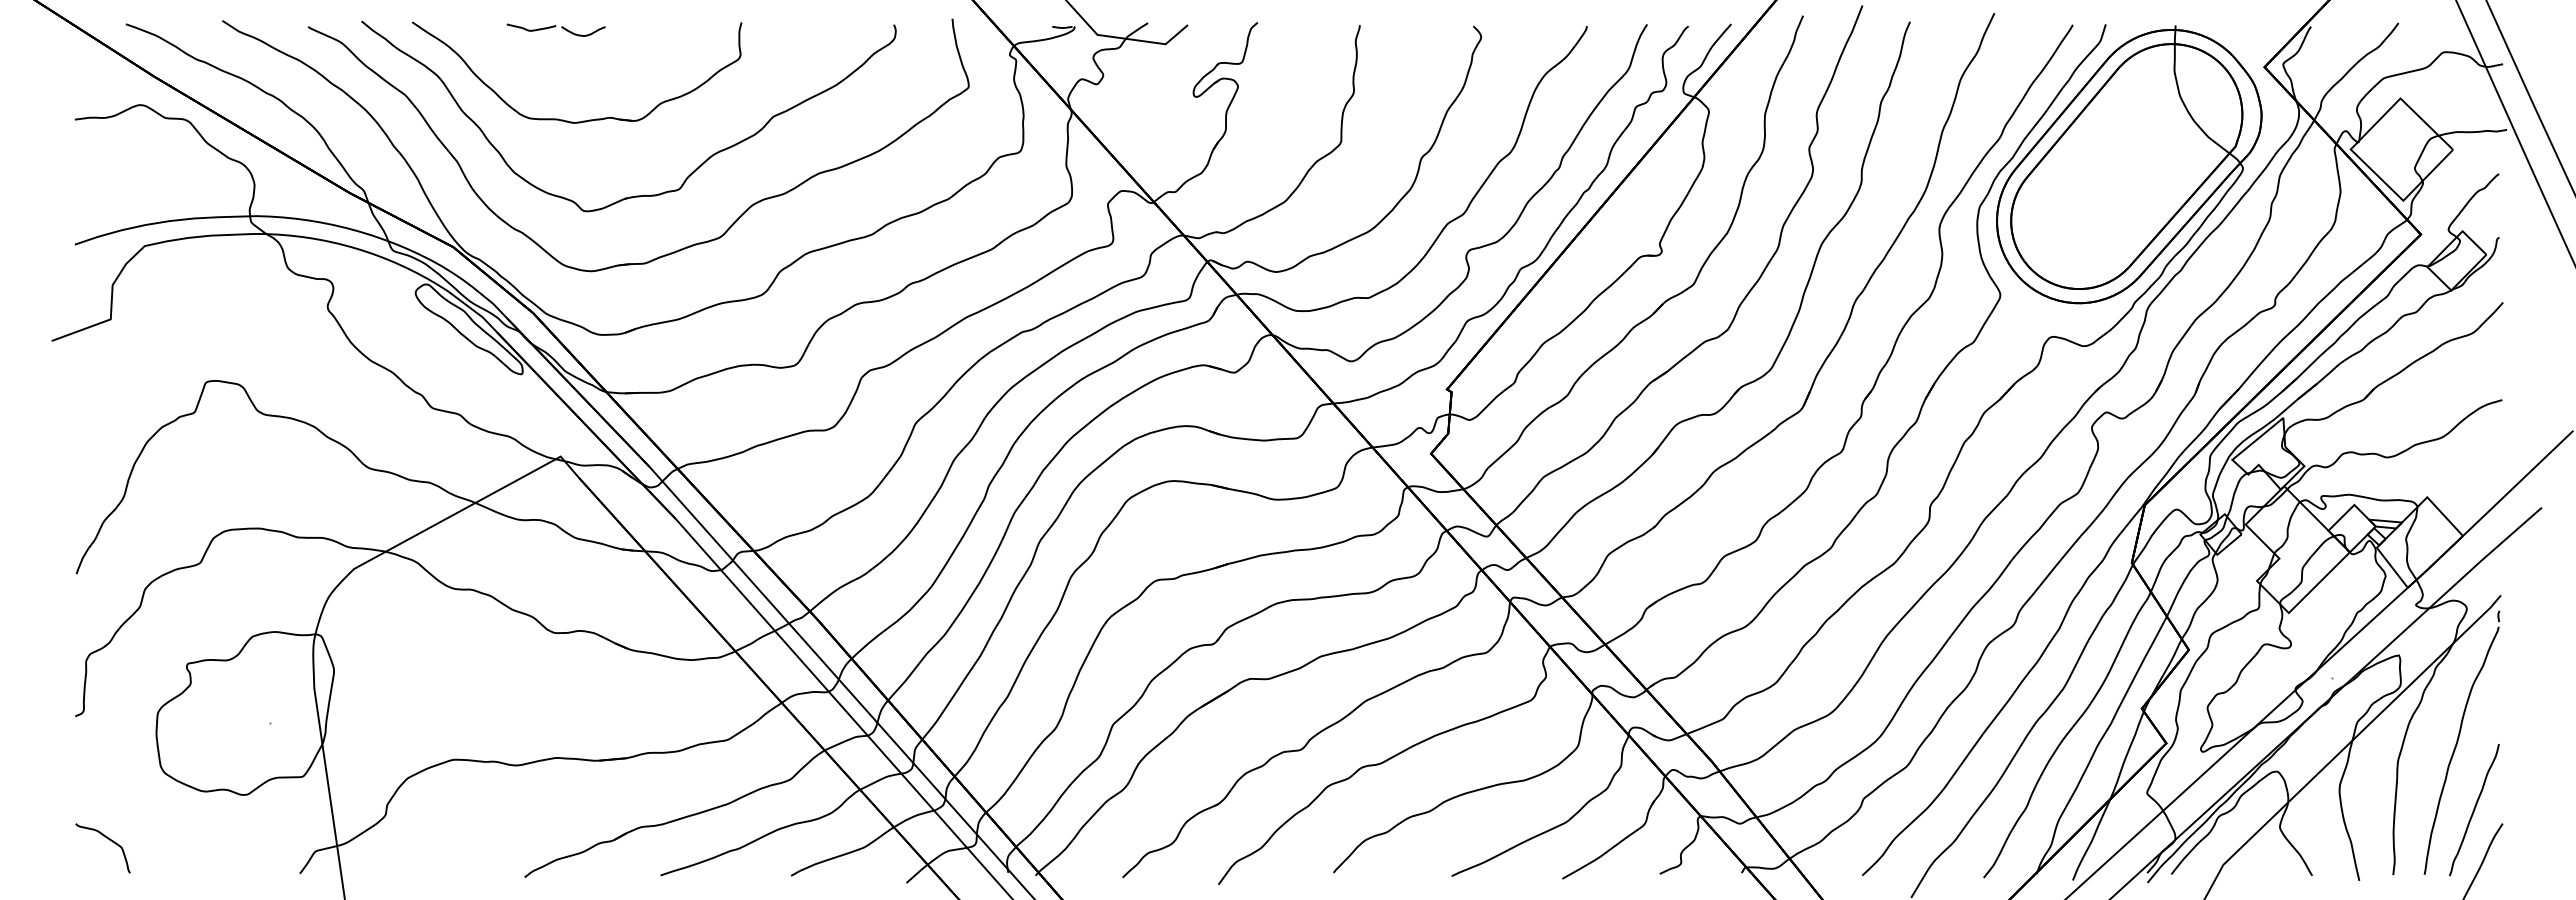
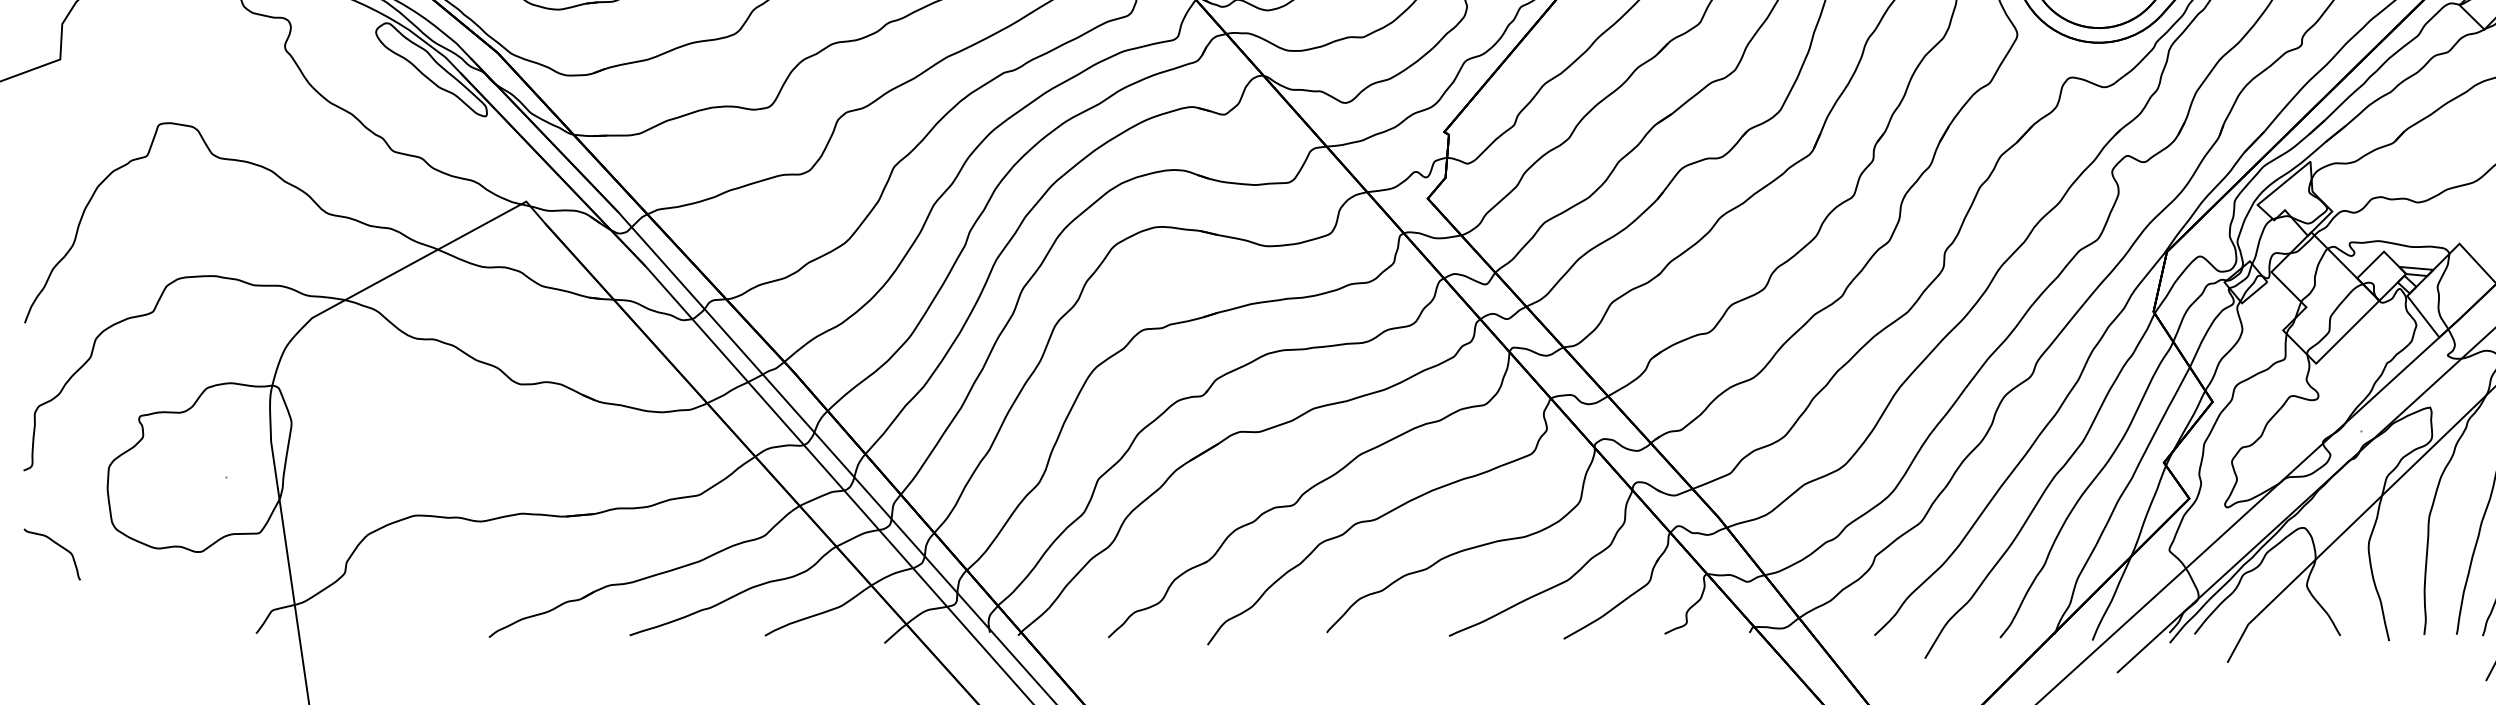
curve: (109, 840) -> (59, 546), moved

